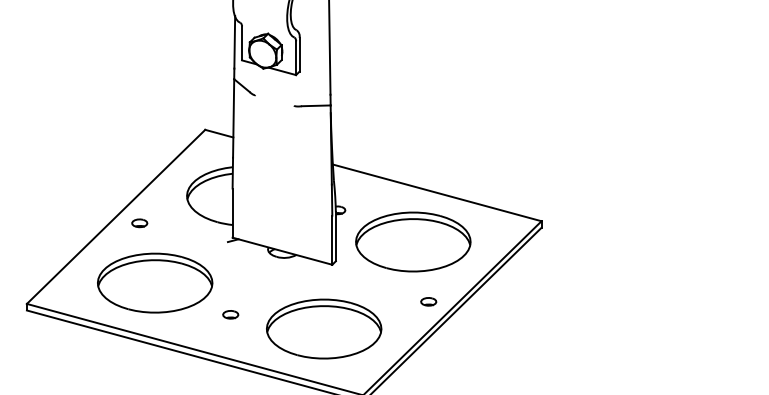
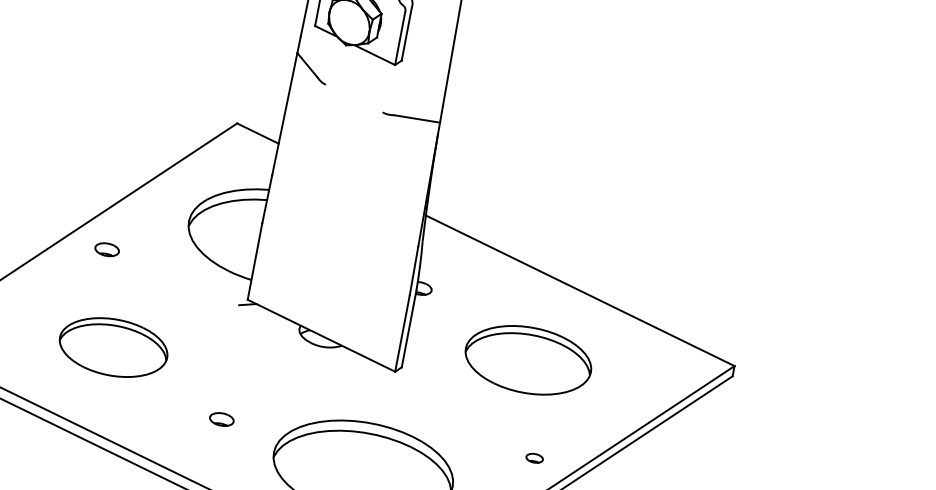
part: (413, 241) -> (528, 359), size x0.7
part: (155, 282) -> (114, 346), size x0.6
part: (428, 301) -> (534, 457), size x0.7

